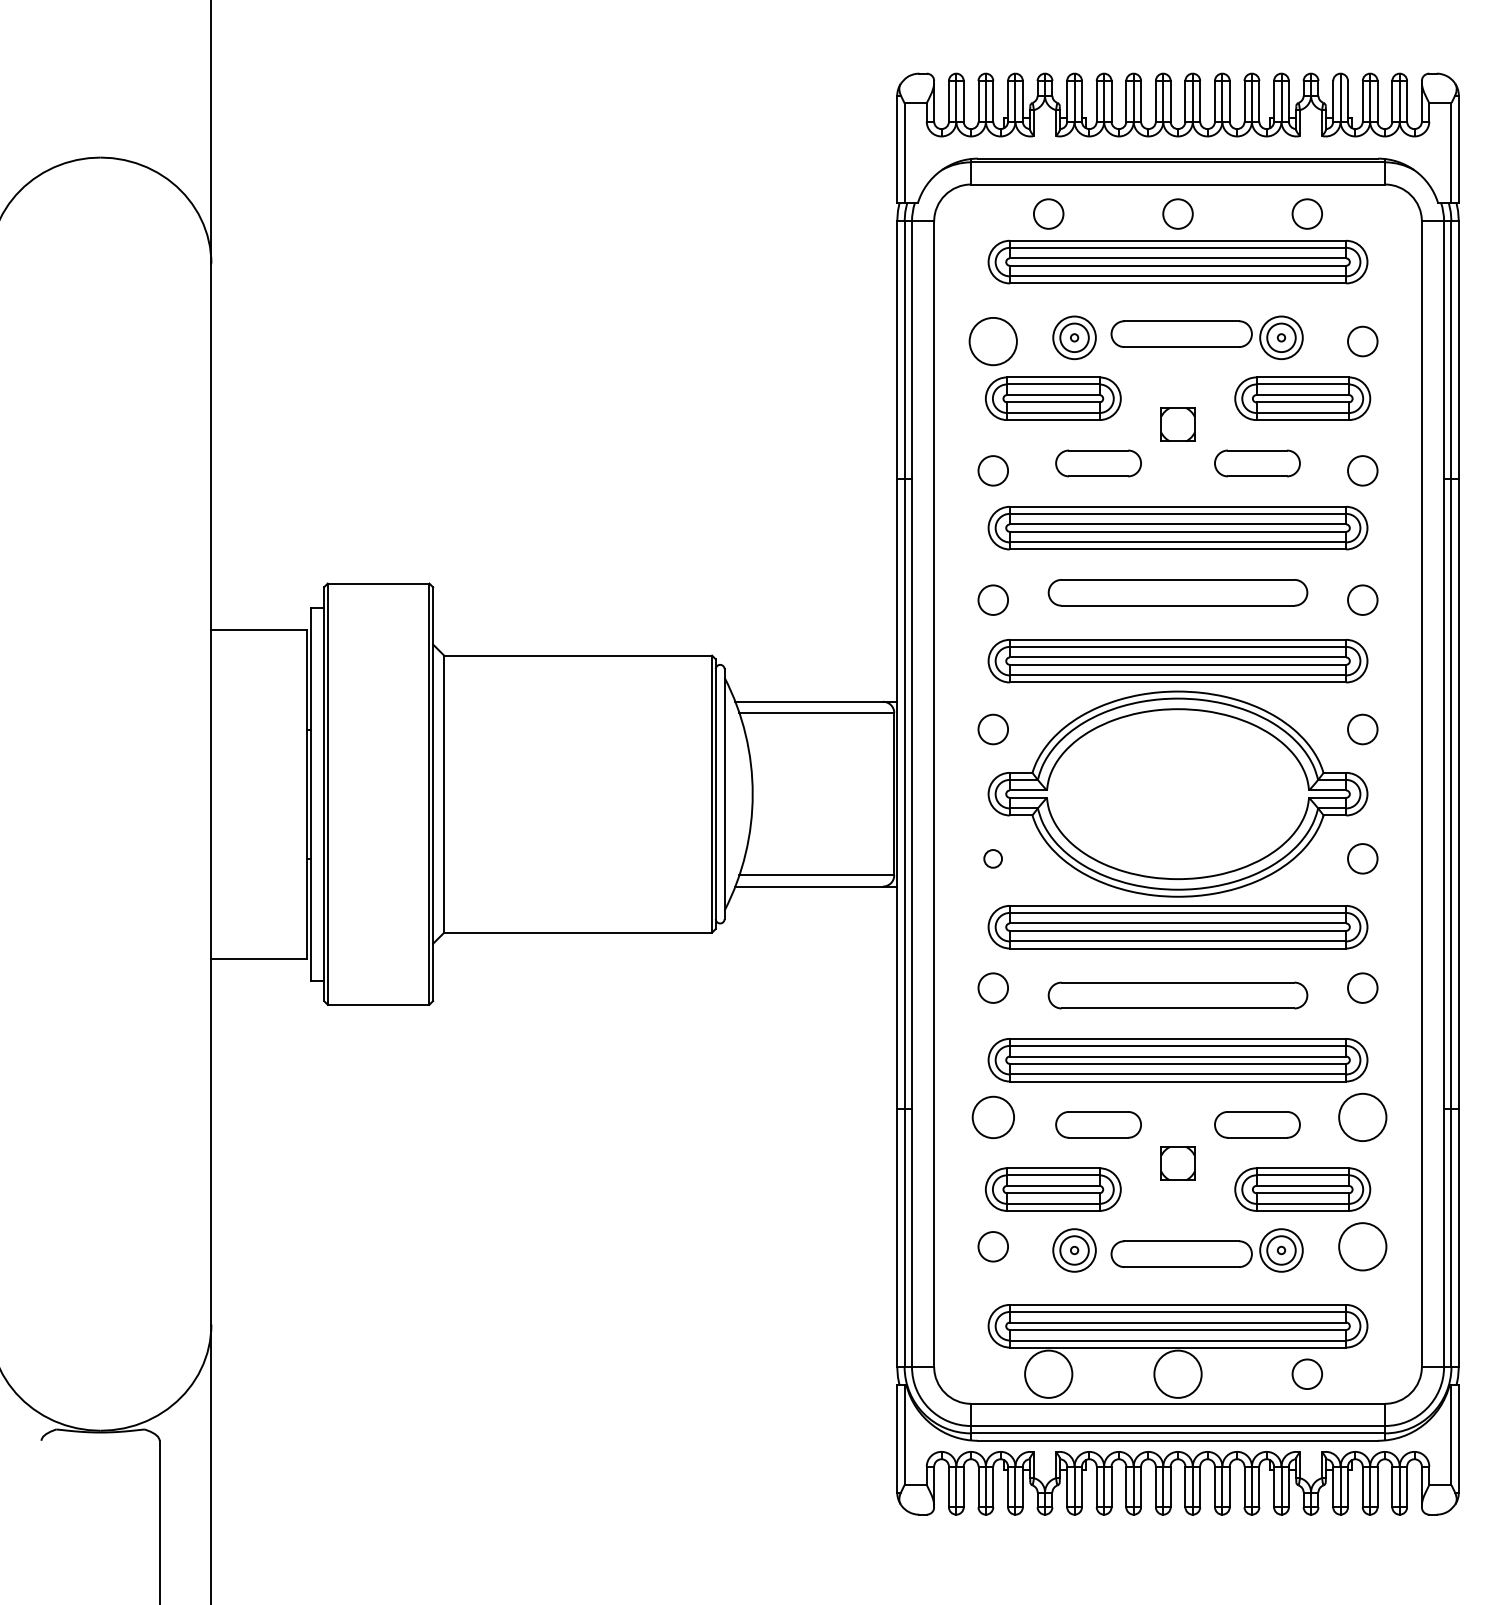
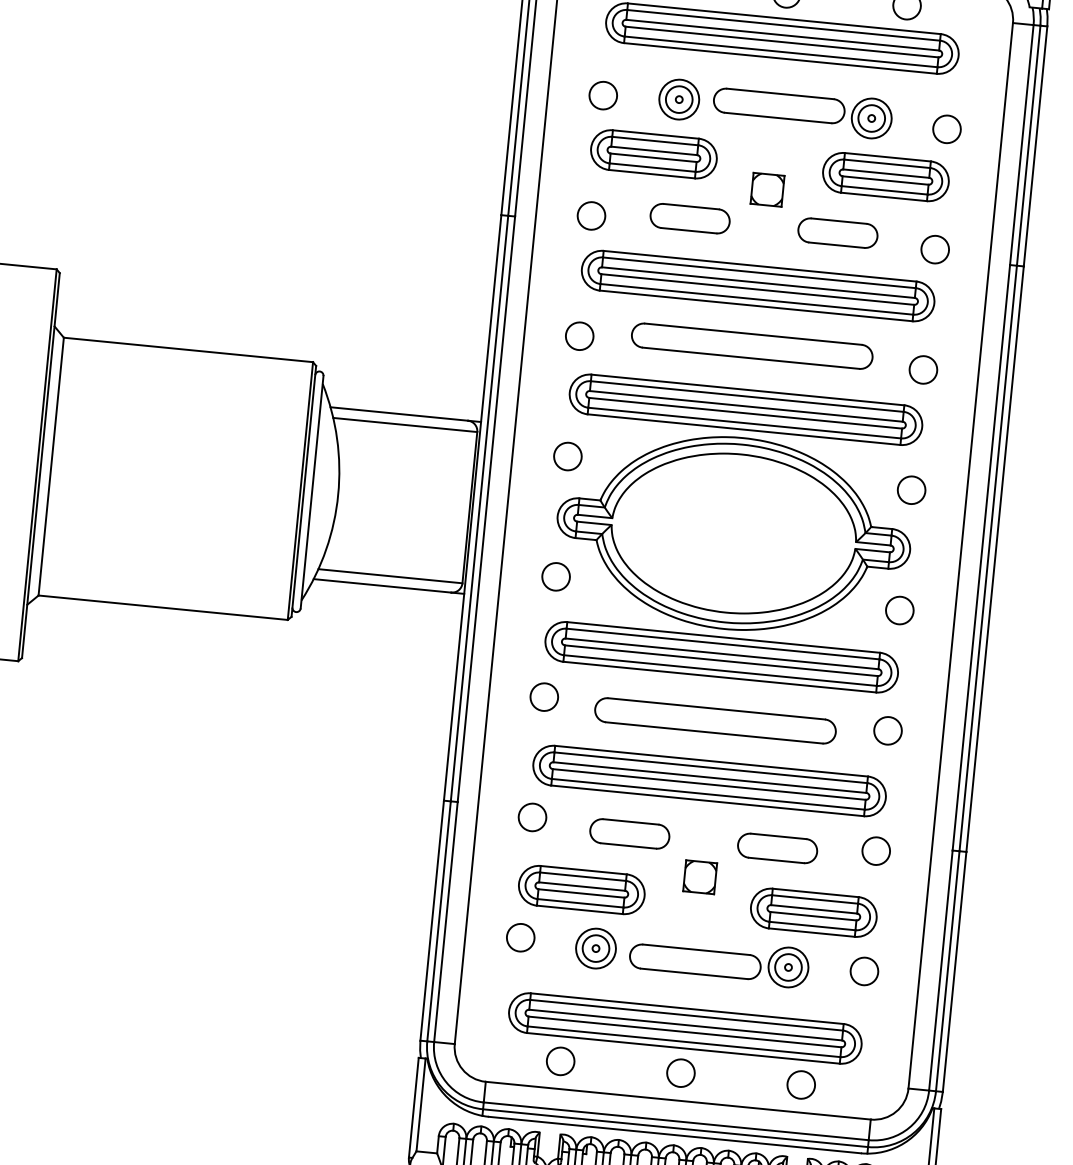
circle: (993, 341) -> (603, 95), size x0.62
circle: (992, 858) -> (555, 576), size x1.67
circle: (992, 1117) -> (531, 817), size x0.71
circle: (1362, 1117) -> (875, 851), size x0.62
circle: (1362, 1246) -> (864, 971), size x0.62
circle: (1048, 1374) -> (560, 1061), size x0.62
circle: (1177, 1374) -> (680, 1073), size x0.62

